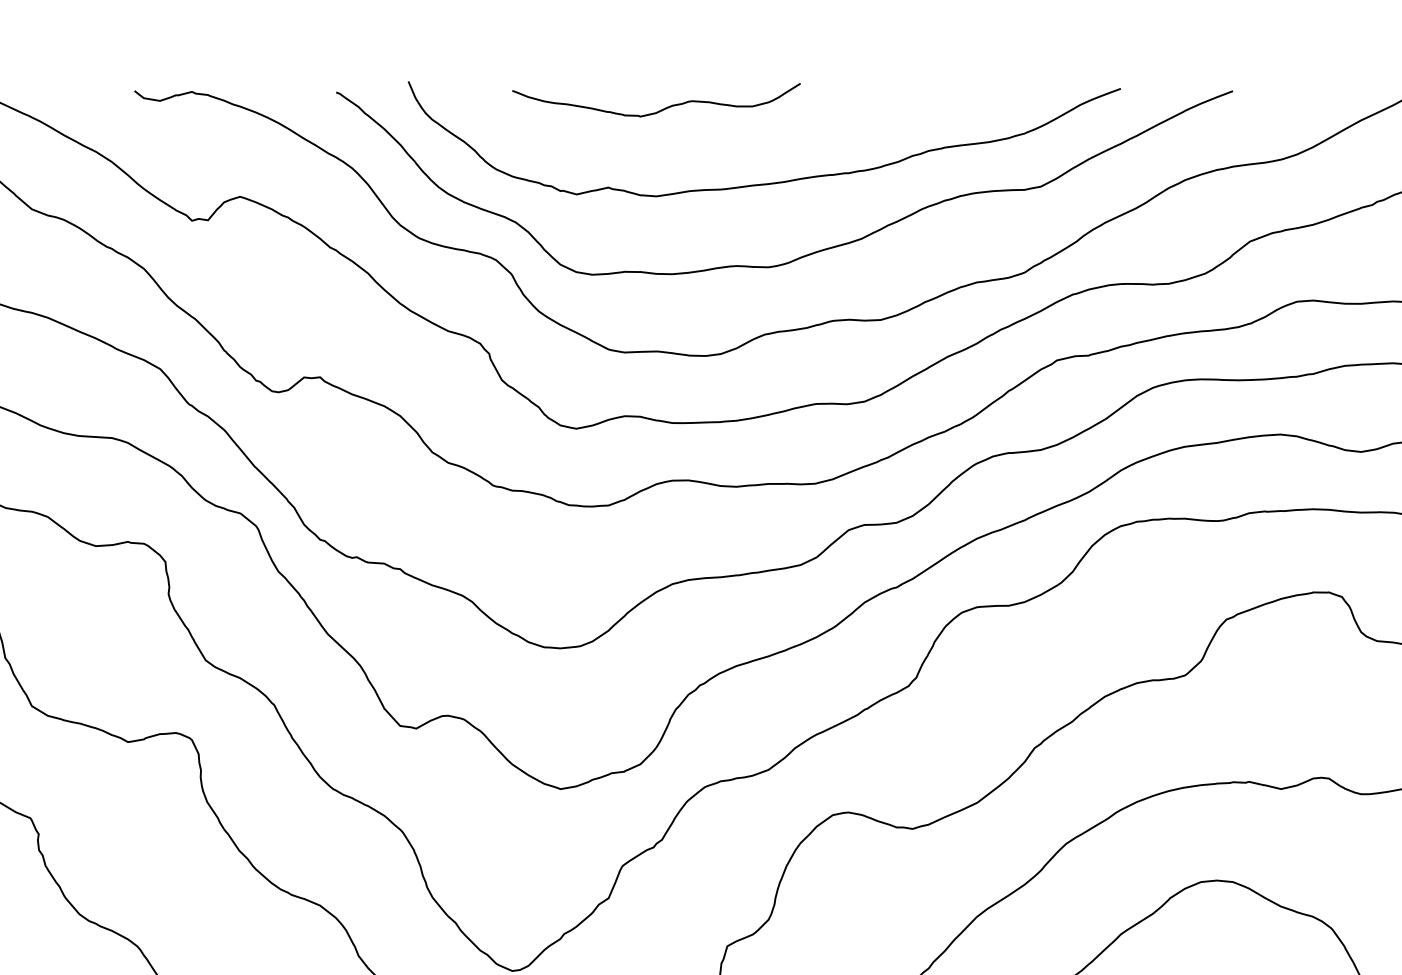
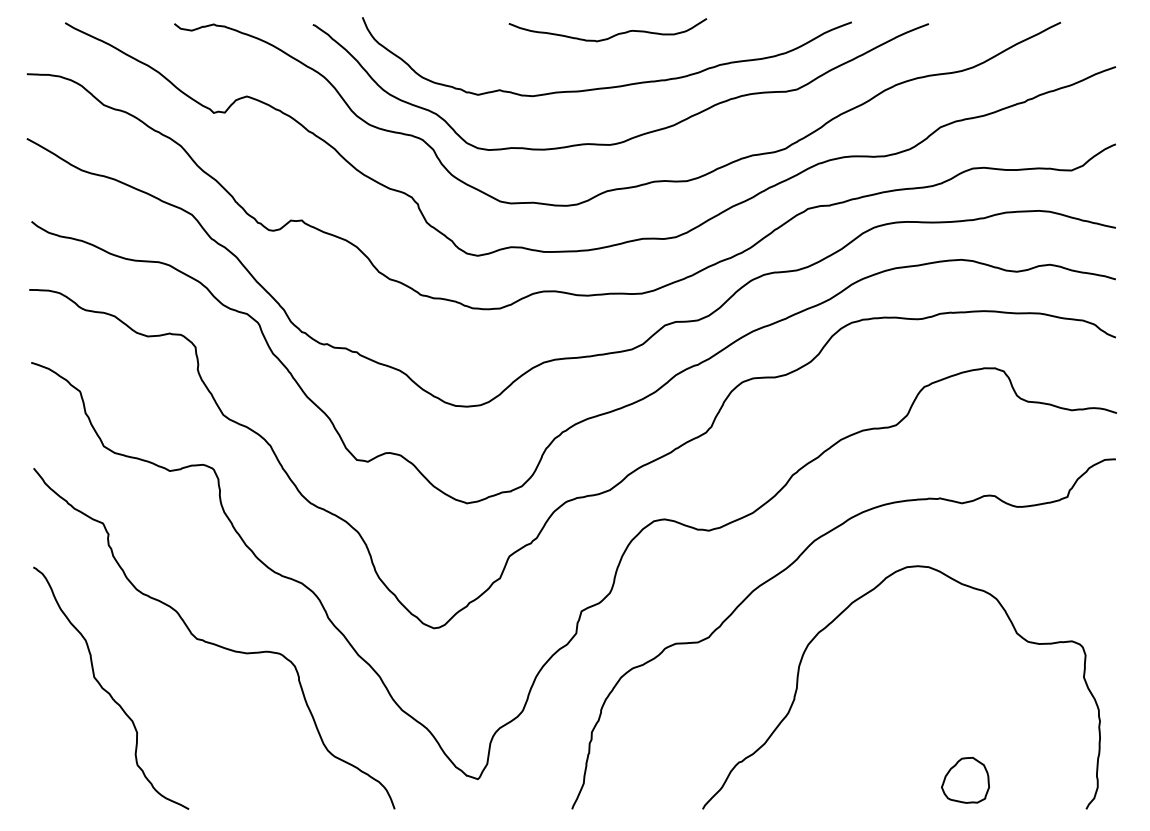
curve: (660, 109) -> (610, 36), moved

